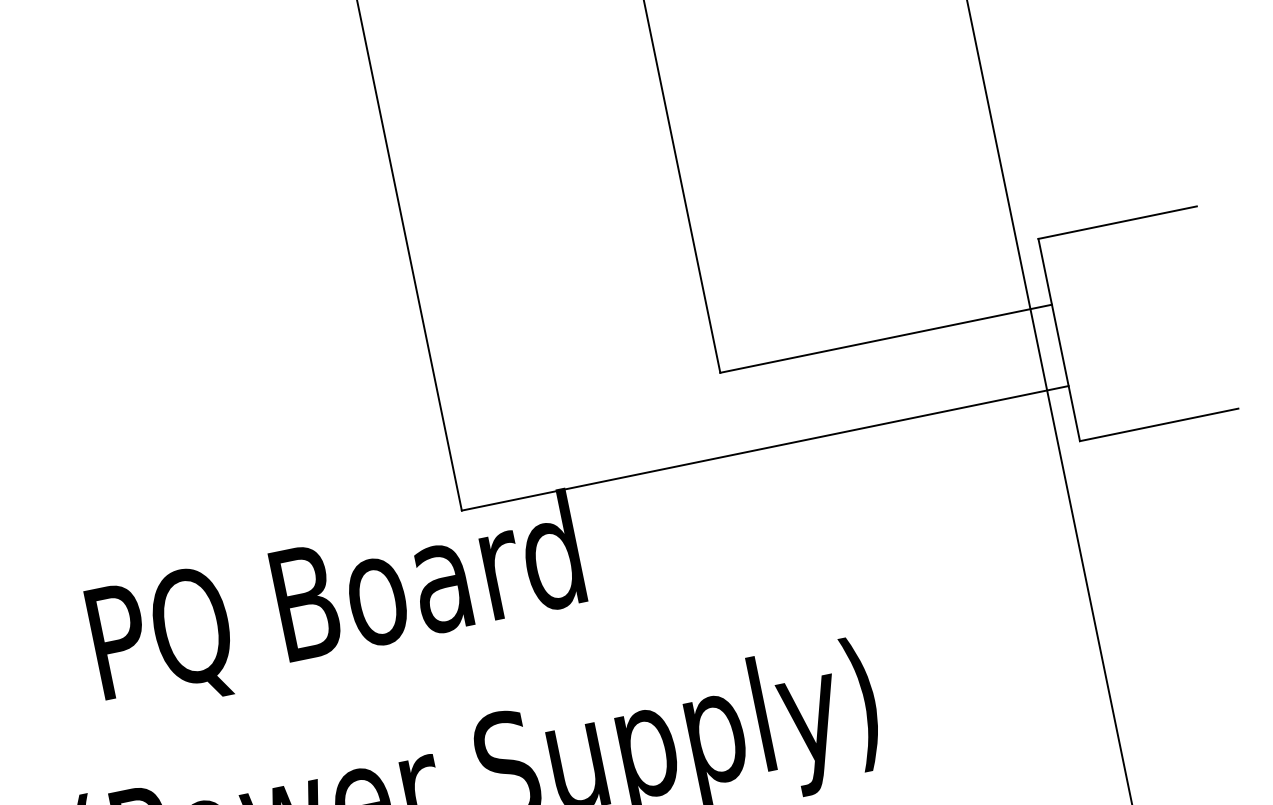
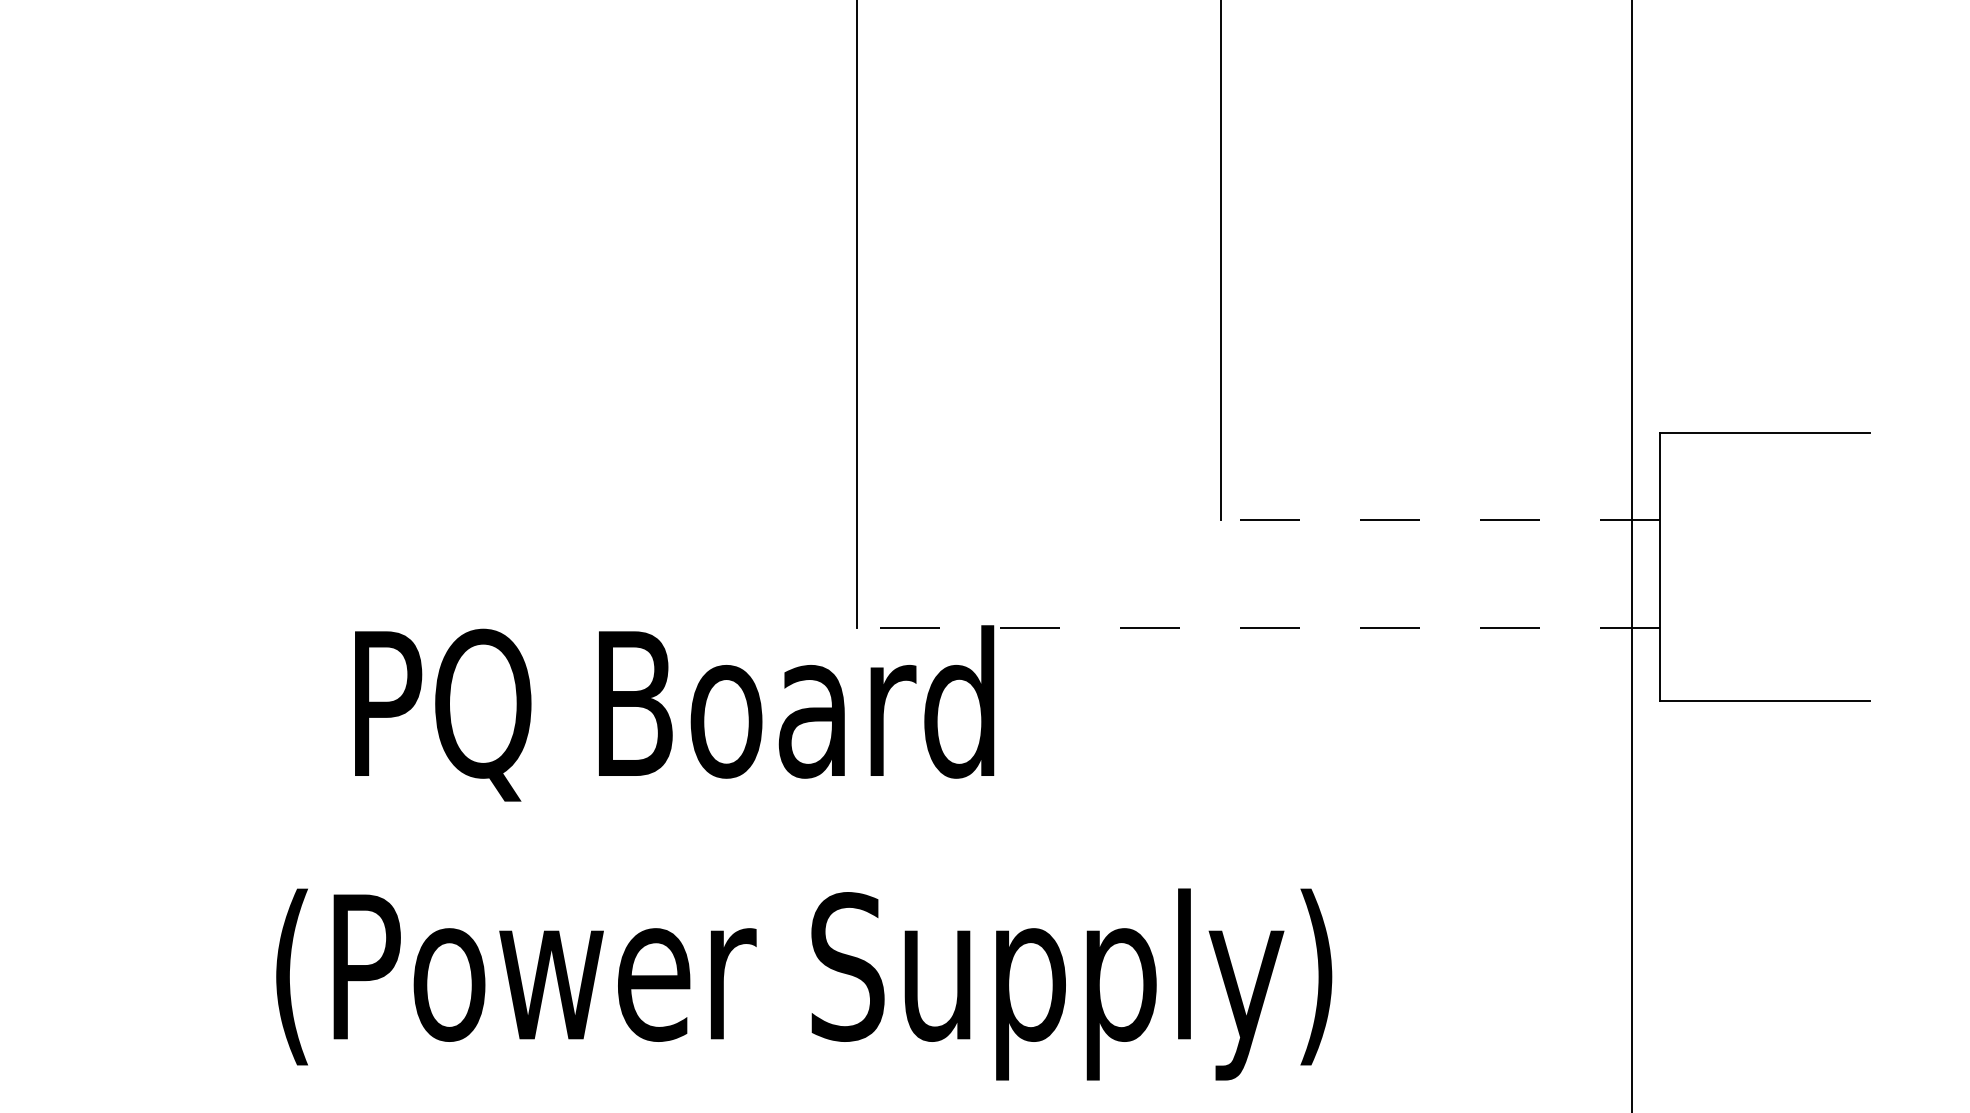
line: (885, 338) -> (1440, 519), solid -> dashed
line: (765, 448) -> (1258, 627), solid -> dashed

